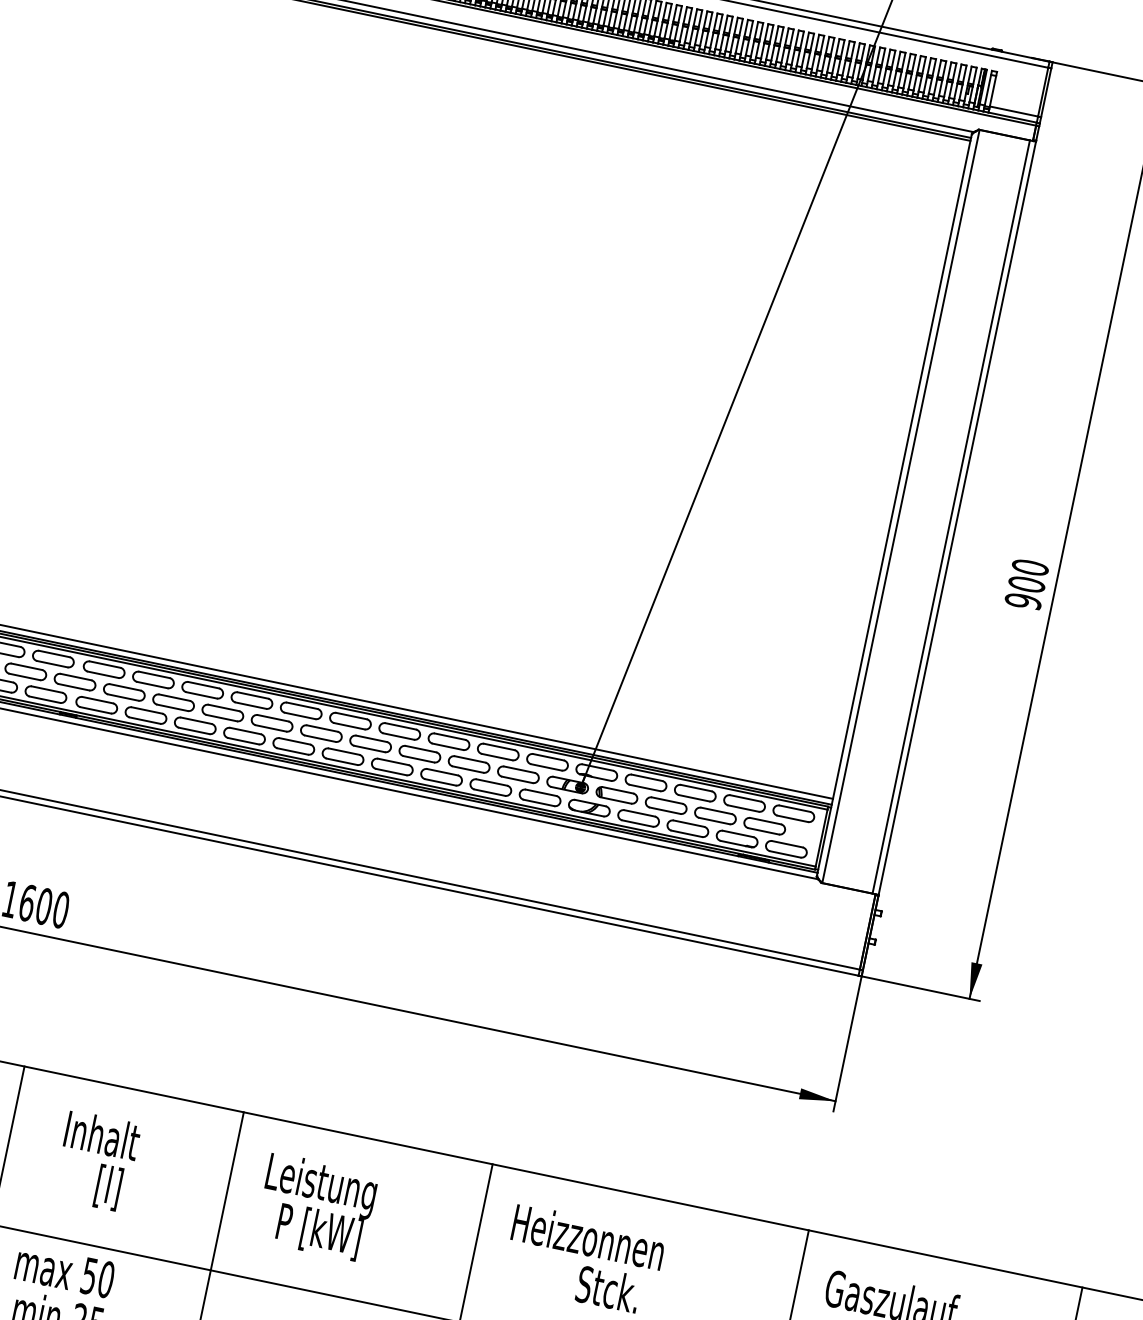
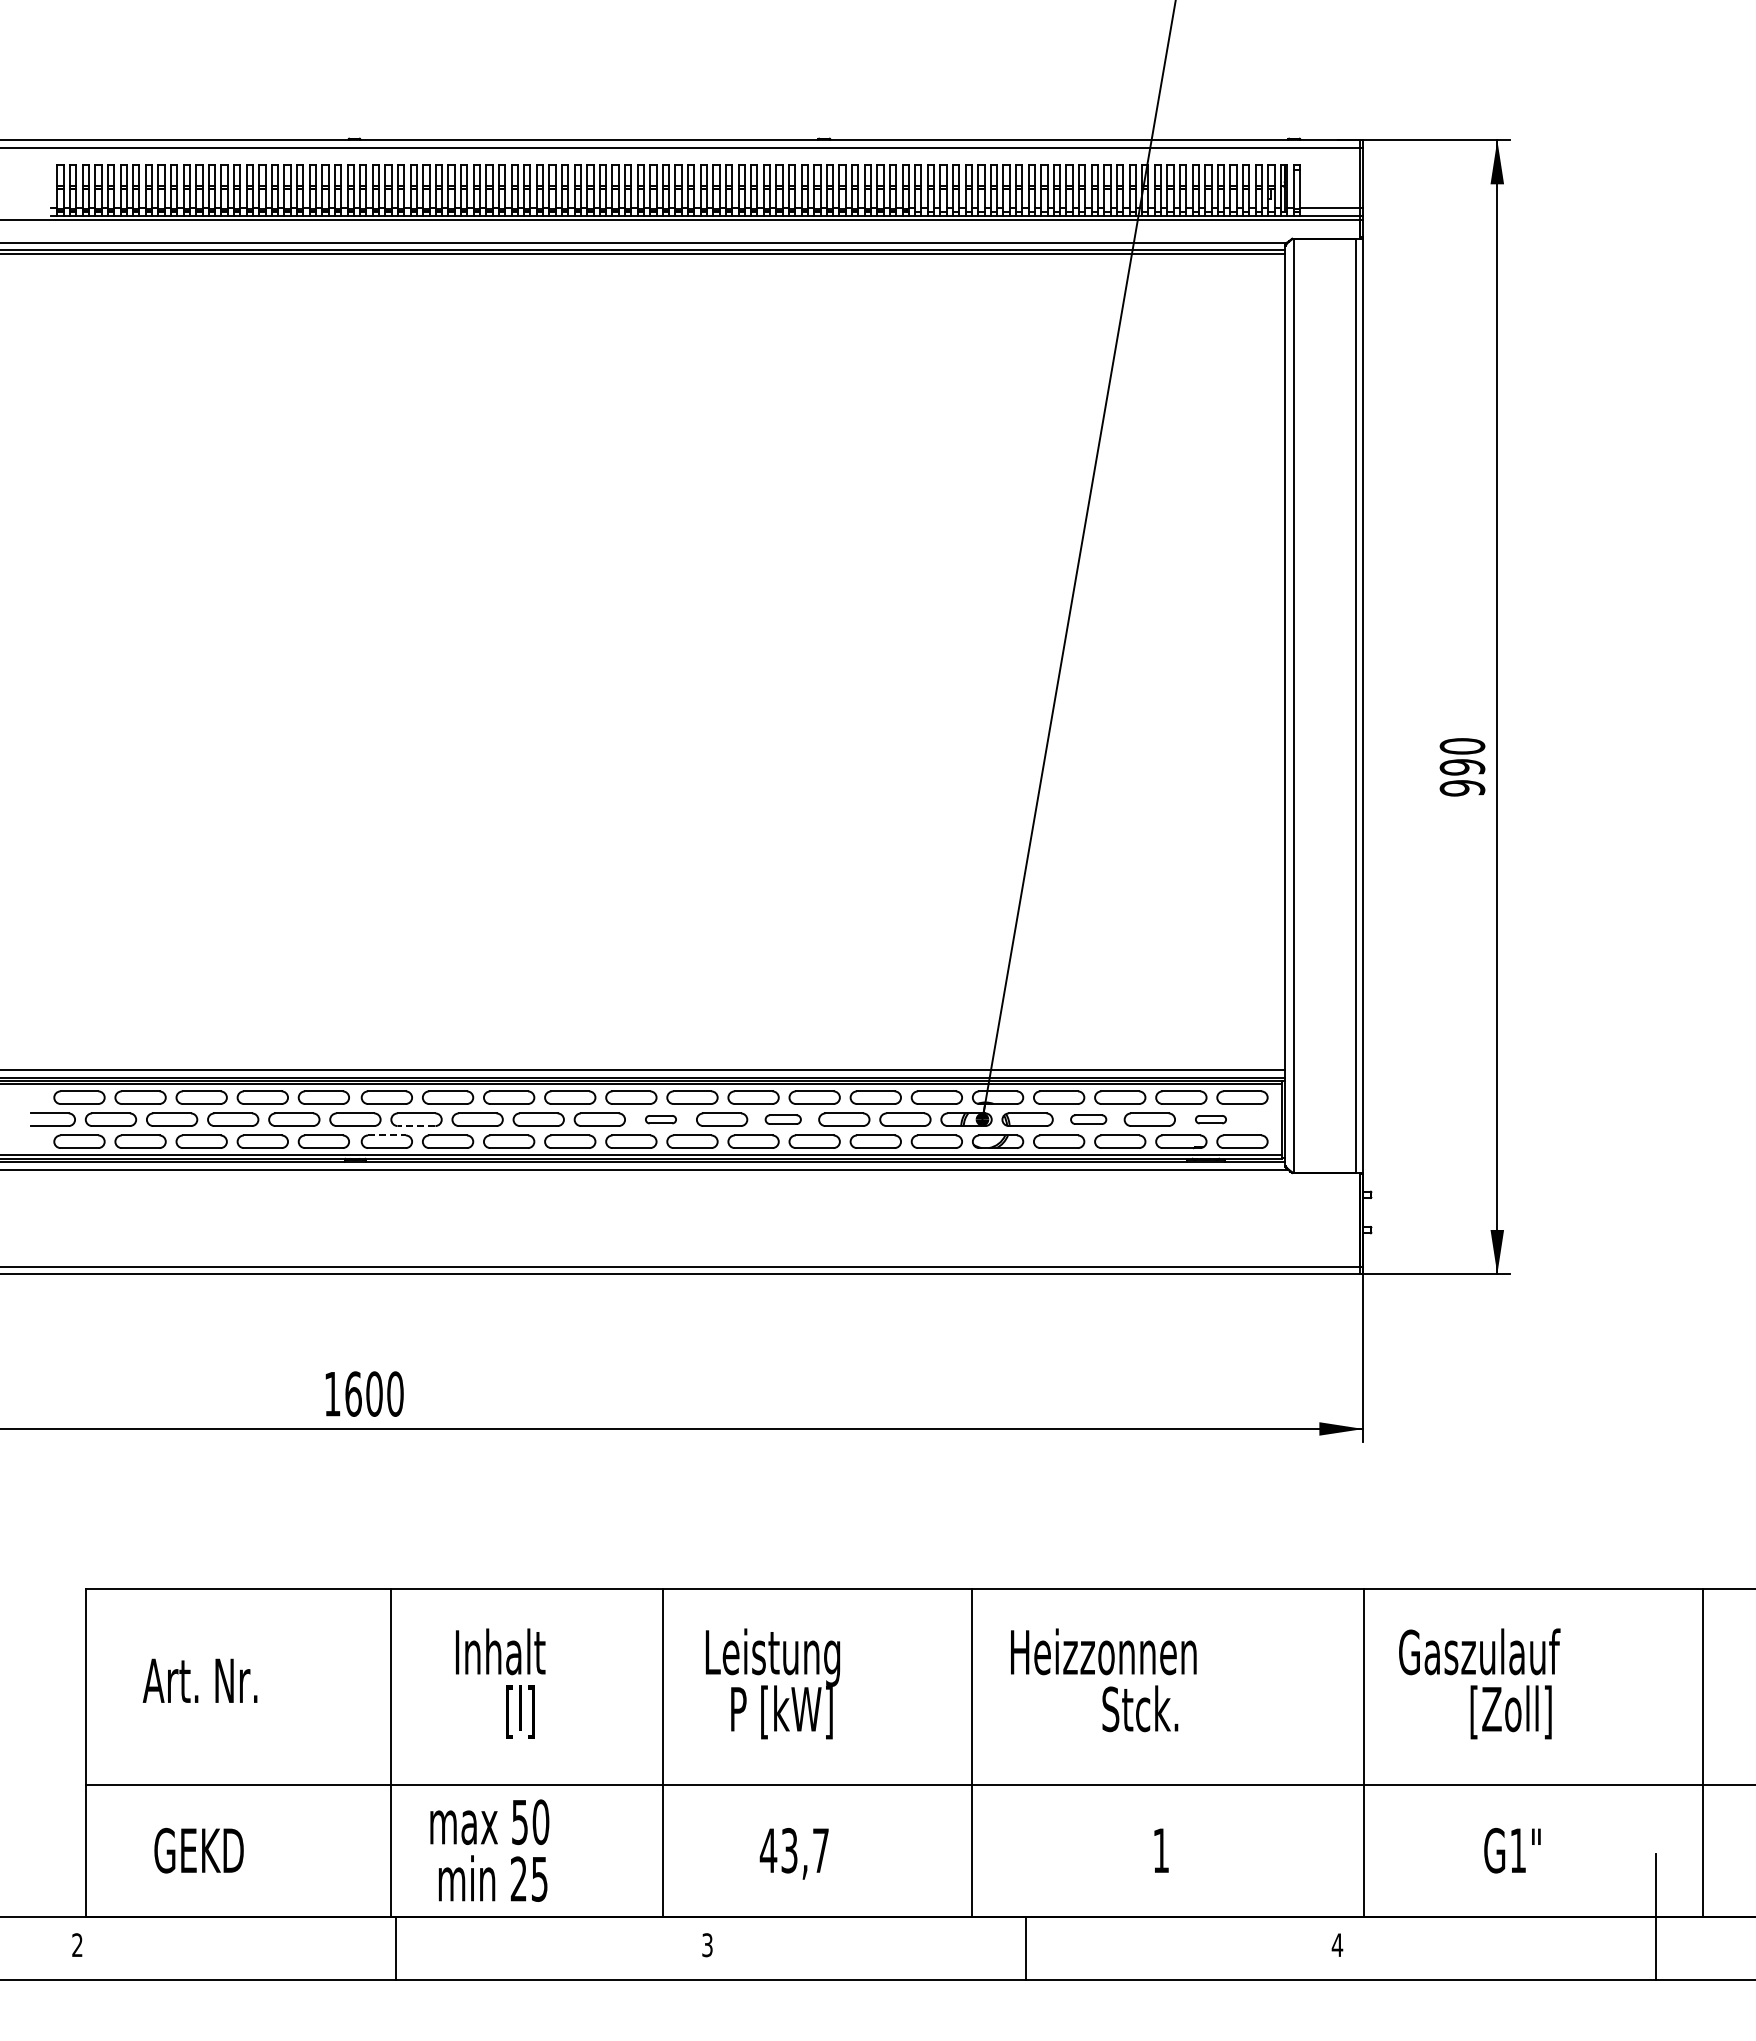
text: (1026, 584) -> (1462, 767), 900 -> 990
line: (123, 697) -> (416, 1126), solid -> dashed
line: (97, 700) -> (386, 1135), solid -> dashed
part: (321, 733) -> (660, 1119), size x0.6
part: (420, 754) -> (783, 1119), size x0.7
part: (666, 805) -> (1088, 1119), size x0.7
part: (764, 825) -> (1210, 1119), size x0.6

